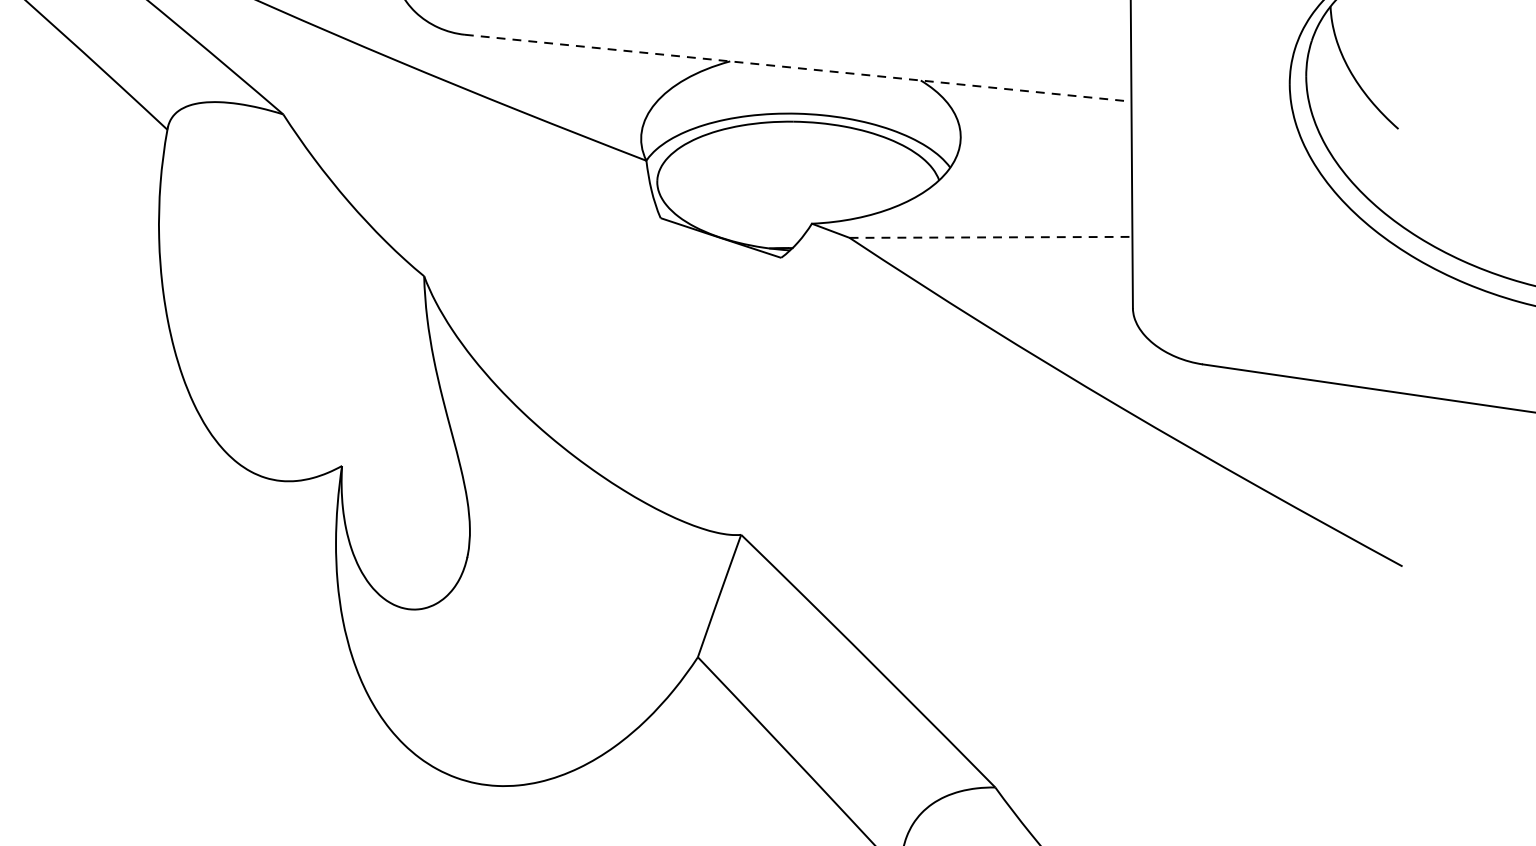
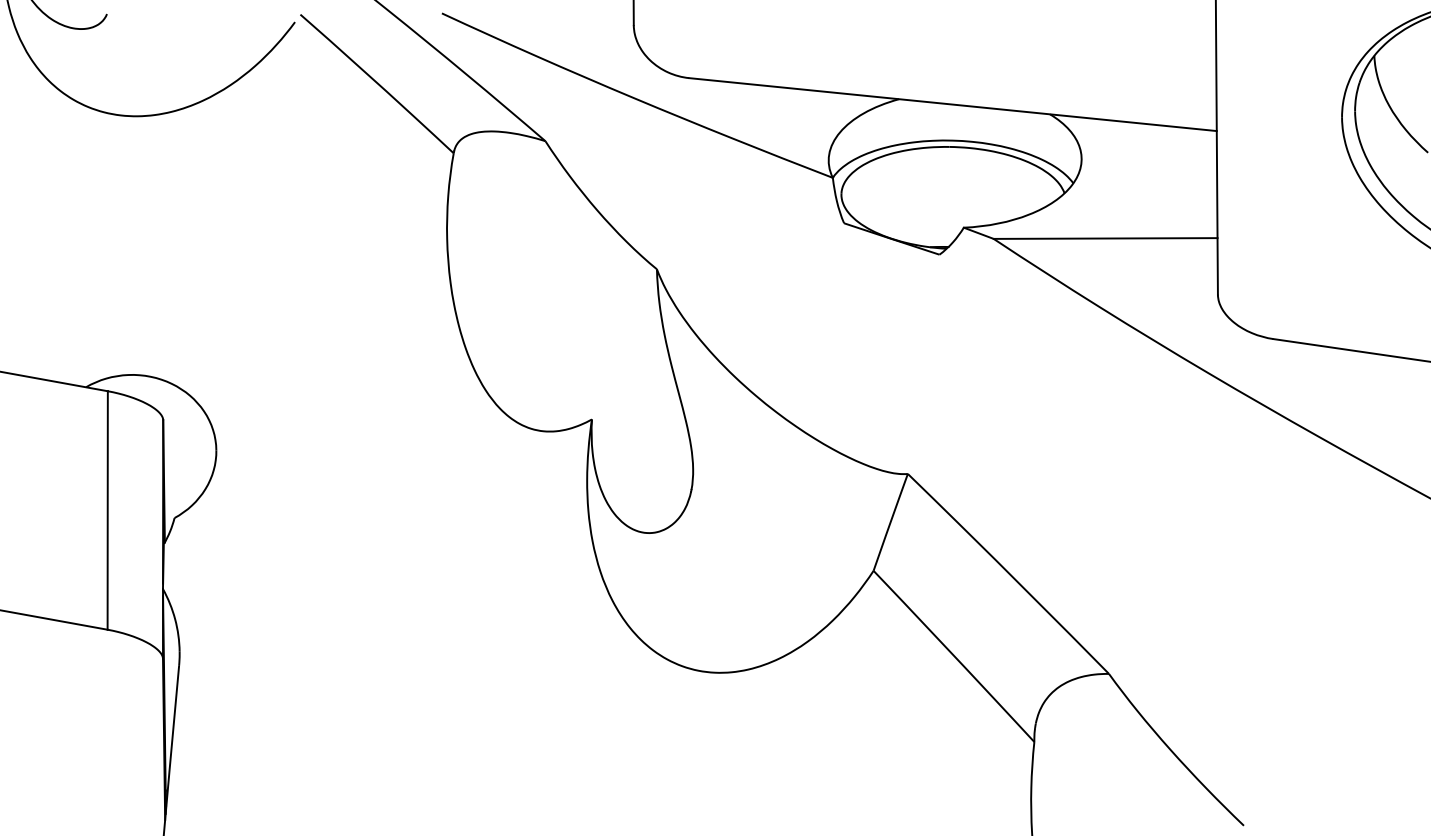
line: (798, 68) -> (953, 104), dashed -> solid
line: (990, 237) -> (1105, 238), dashed -> solid

